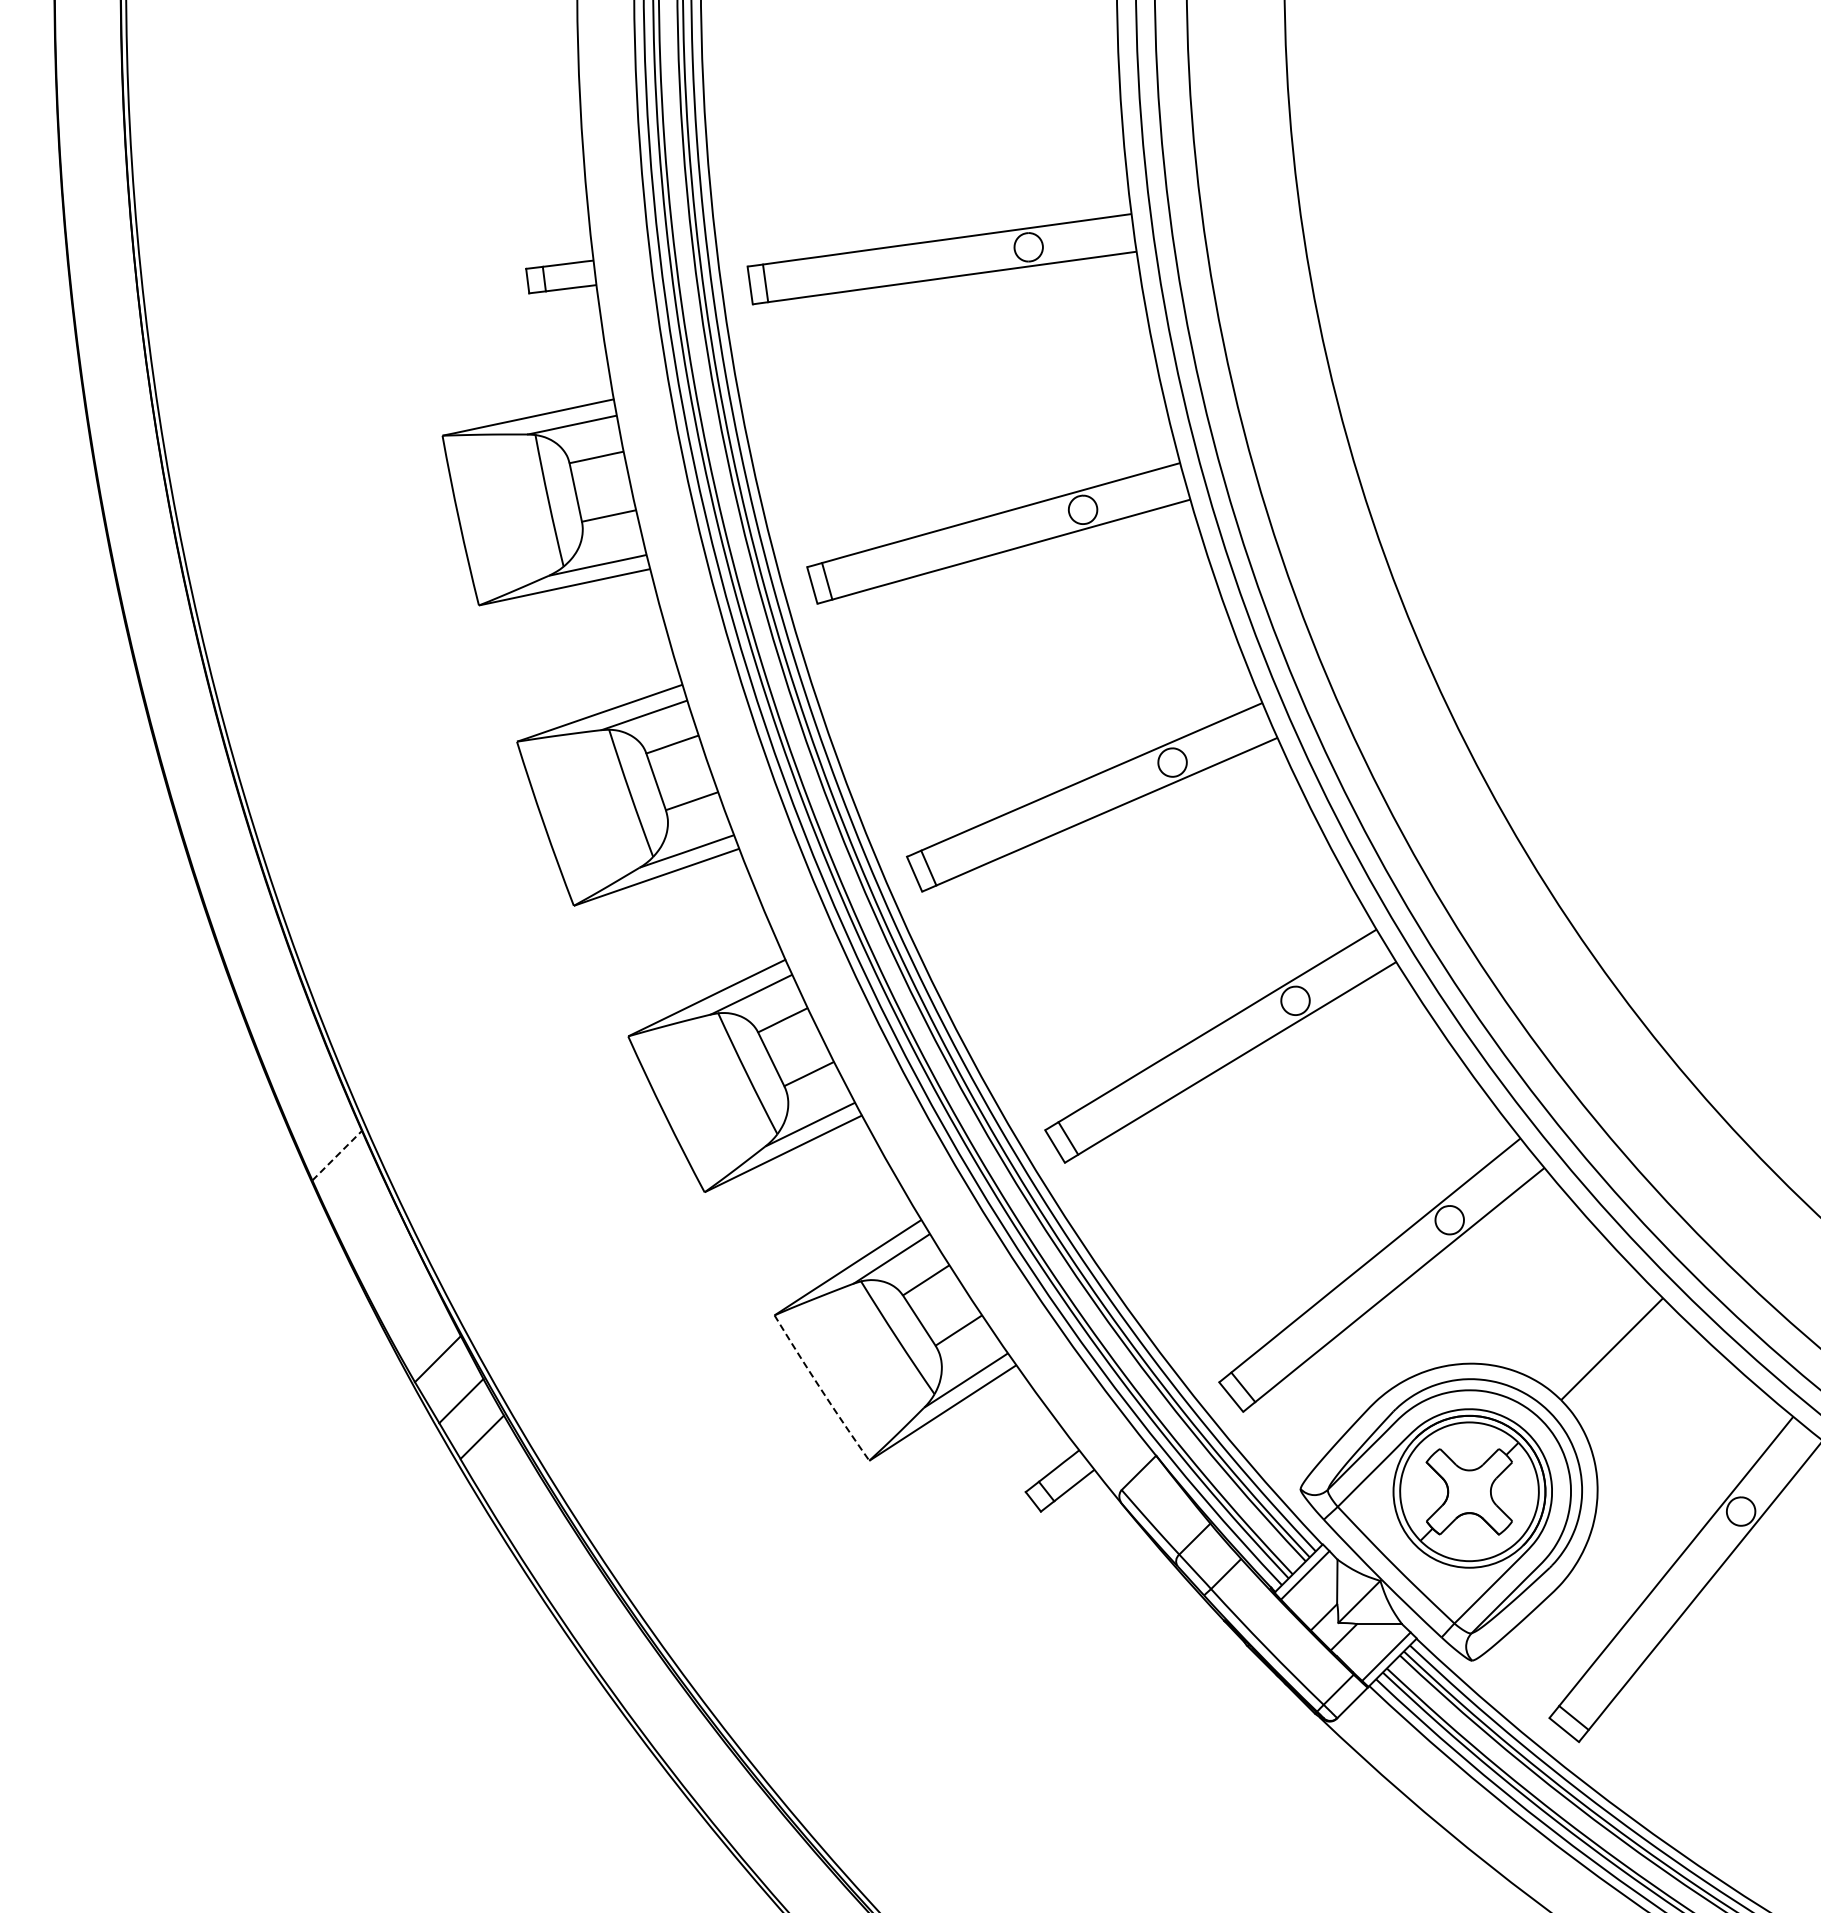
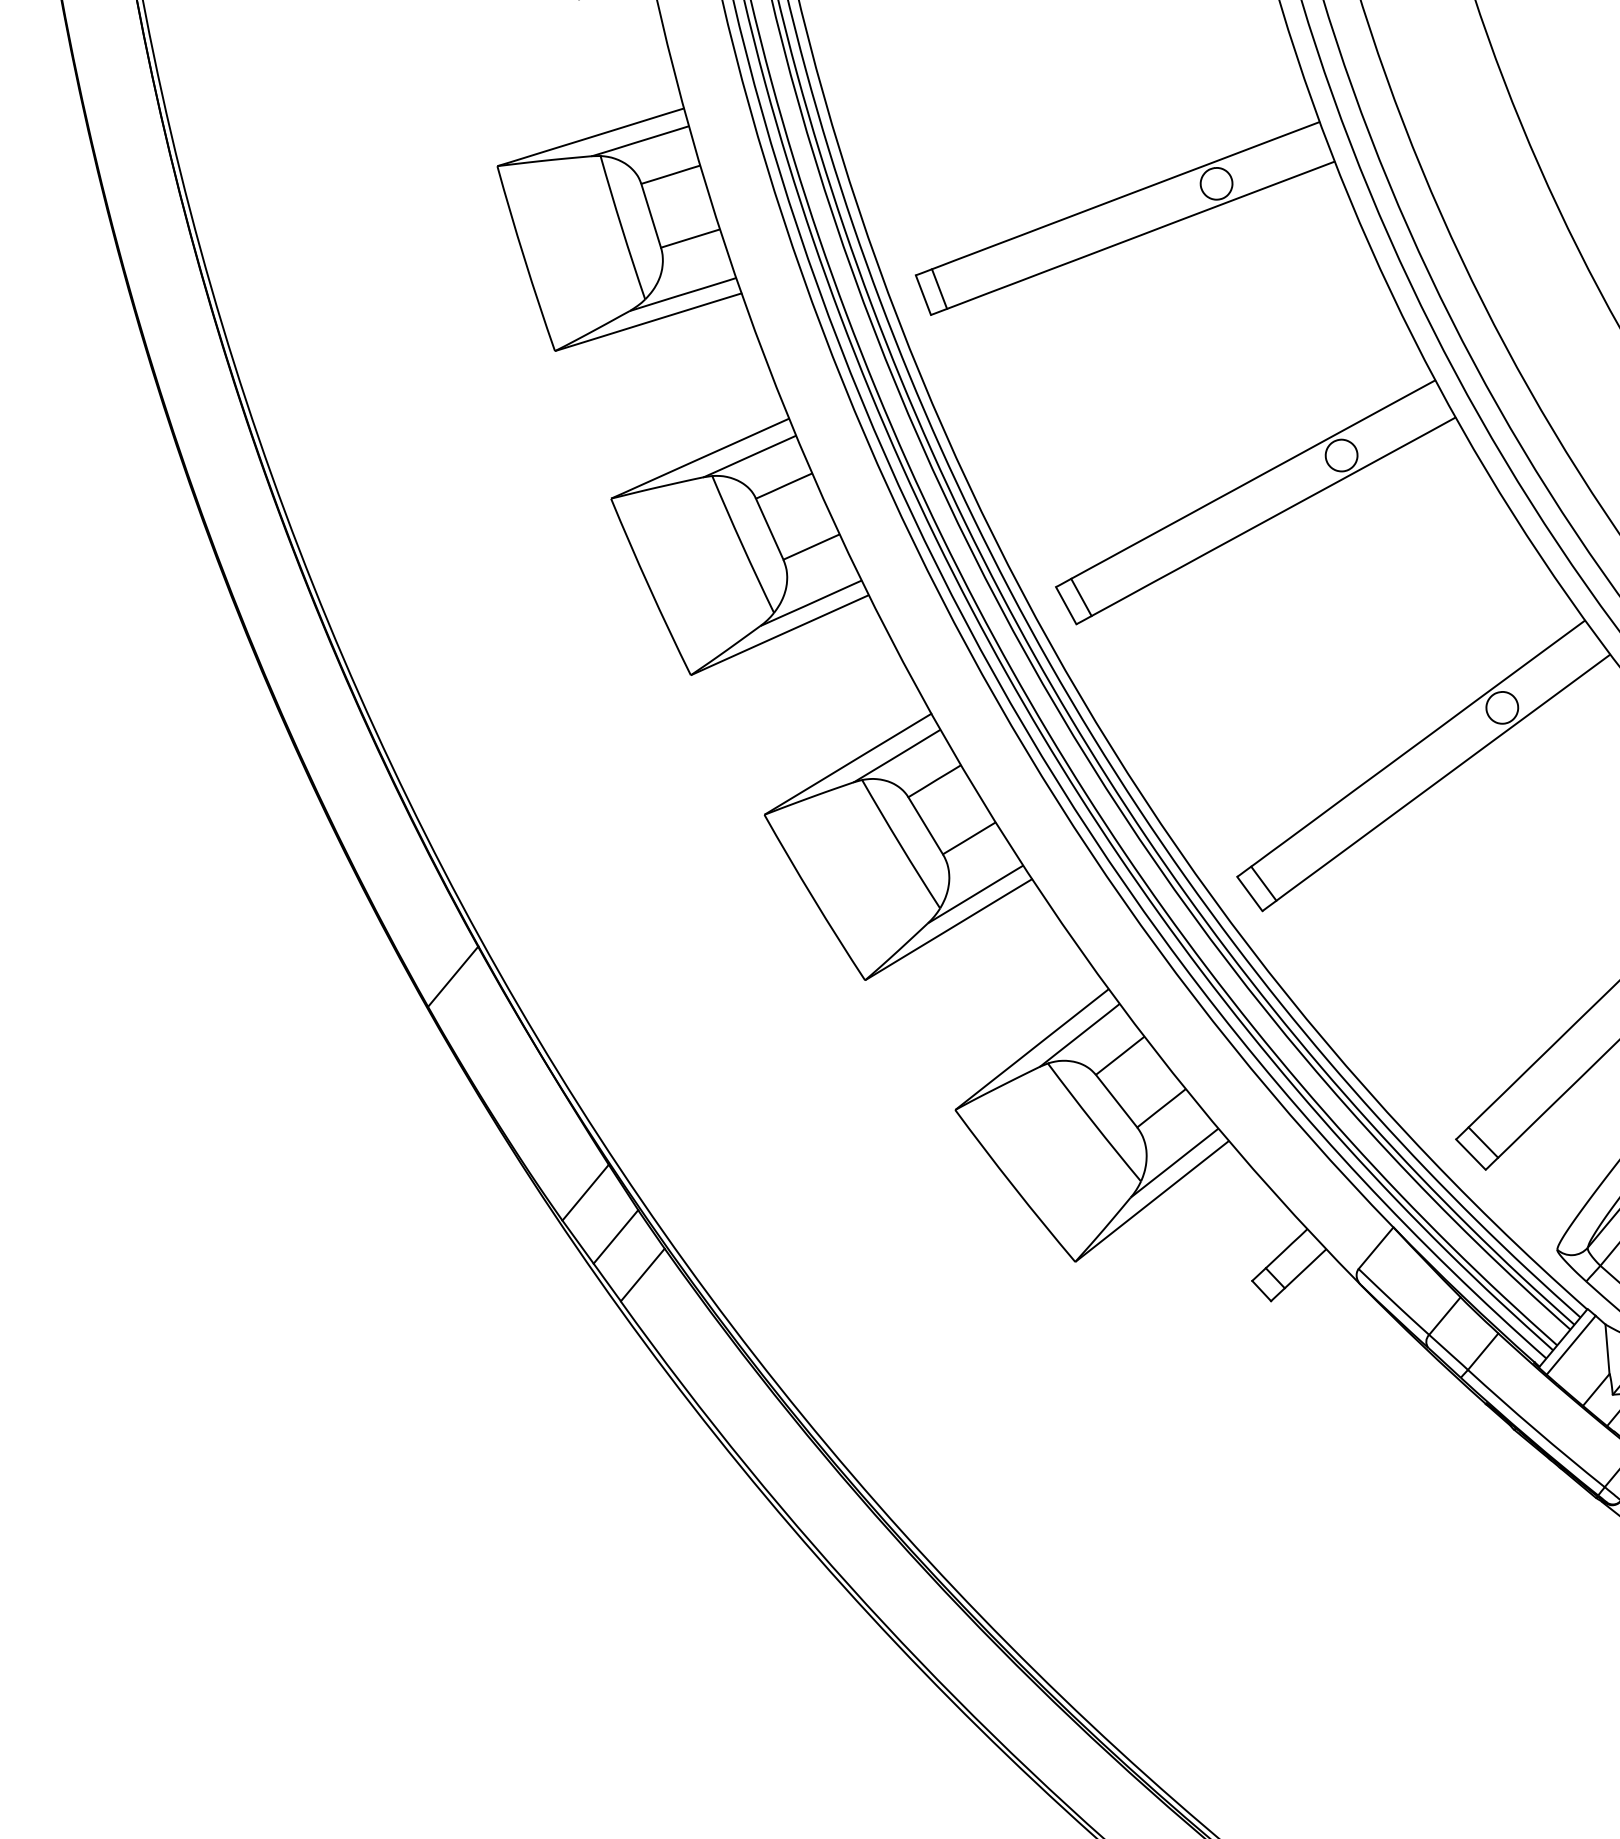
line: (337, 1155) -> (453, 976), dashed -> solid
arc: (820, 1388) -> (1013, 1186), dashed -> solid

